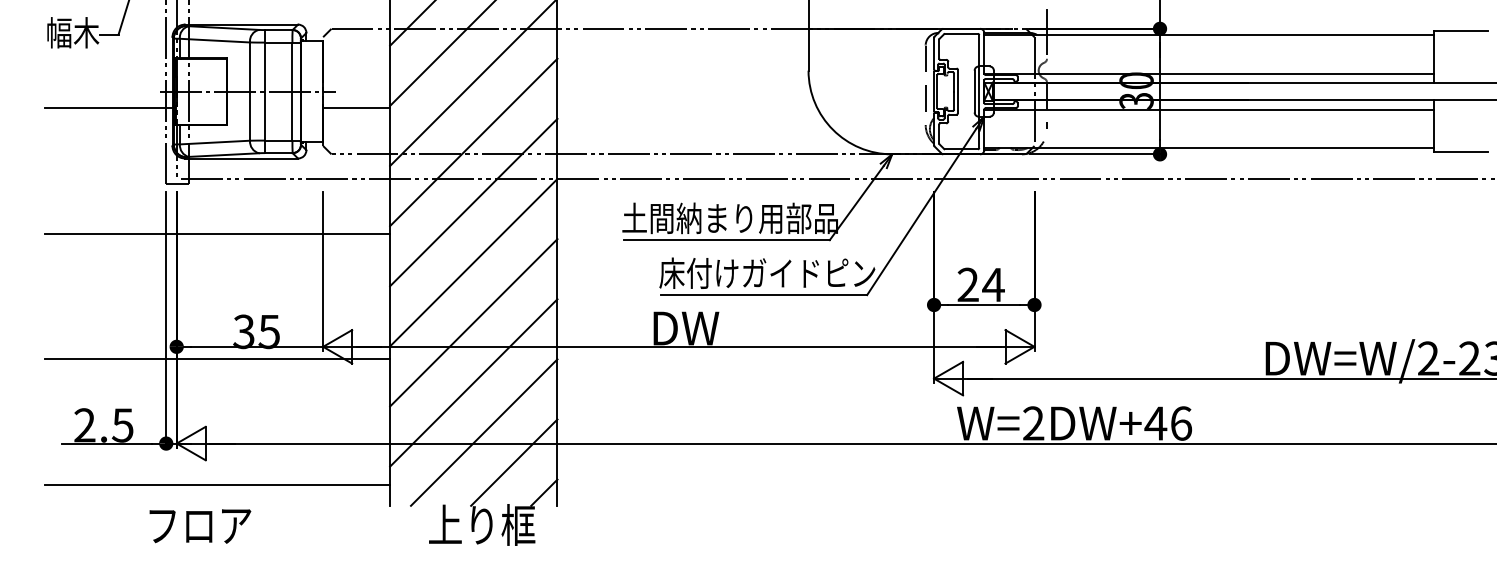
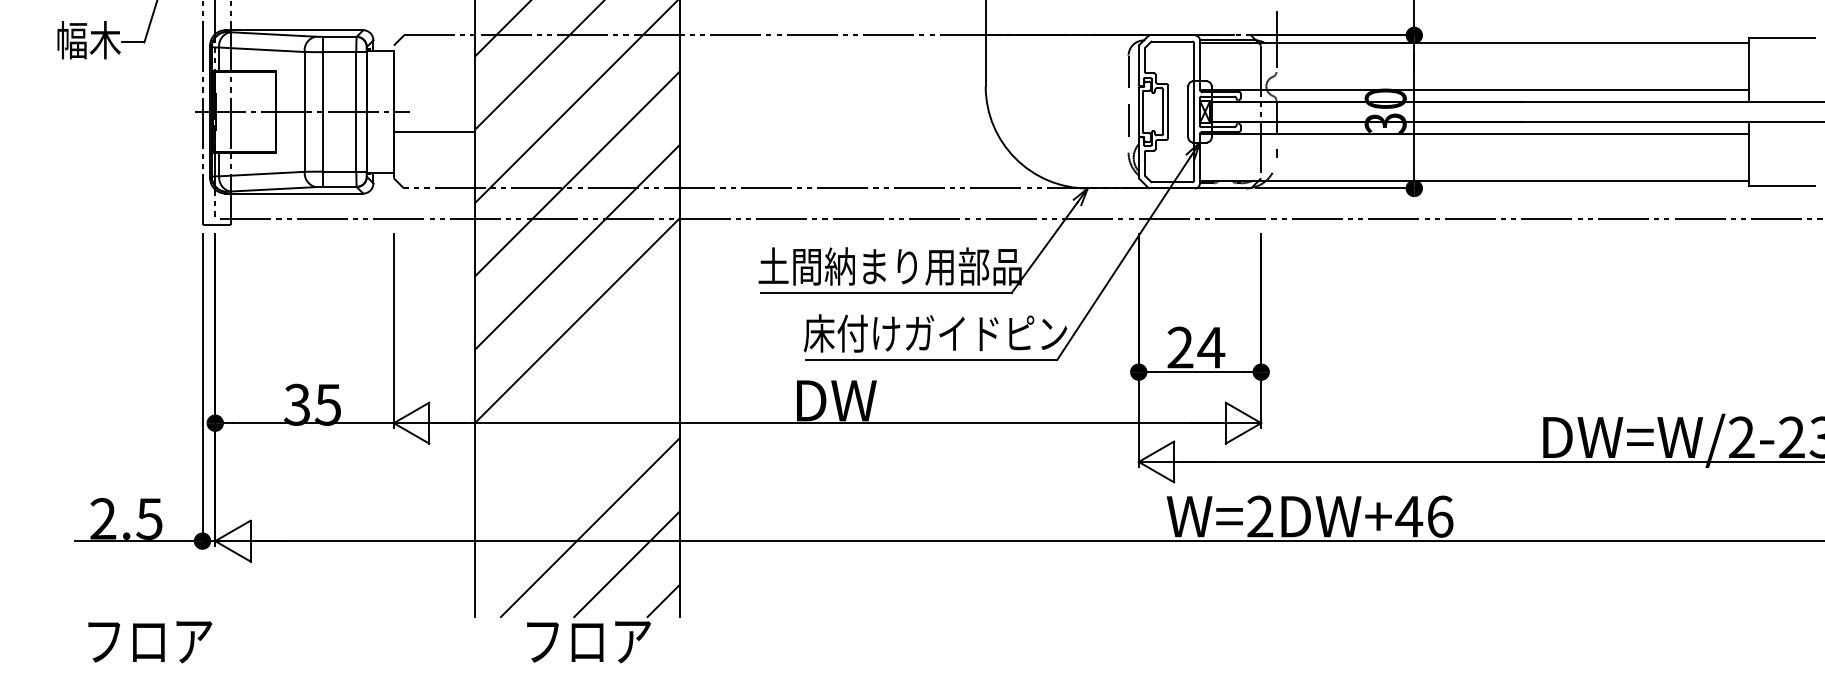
line: (108, 108) -> (132, 132), removed
line: (217, 233) -> (264, 284), removed
line: (473, 322) -> (577, 393), removed
line: (217, 359) -> (264, 438), removed
line: (473, 382) -> (577, 466), removed
line: (217, 484) -> (264, 591), removed
text: (482, 524) -> (588, 639), 上り框 -> フロア
text: (200, 526) -> (150, 642), moved

